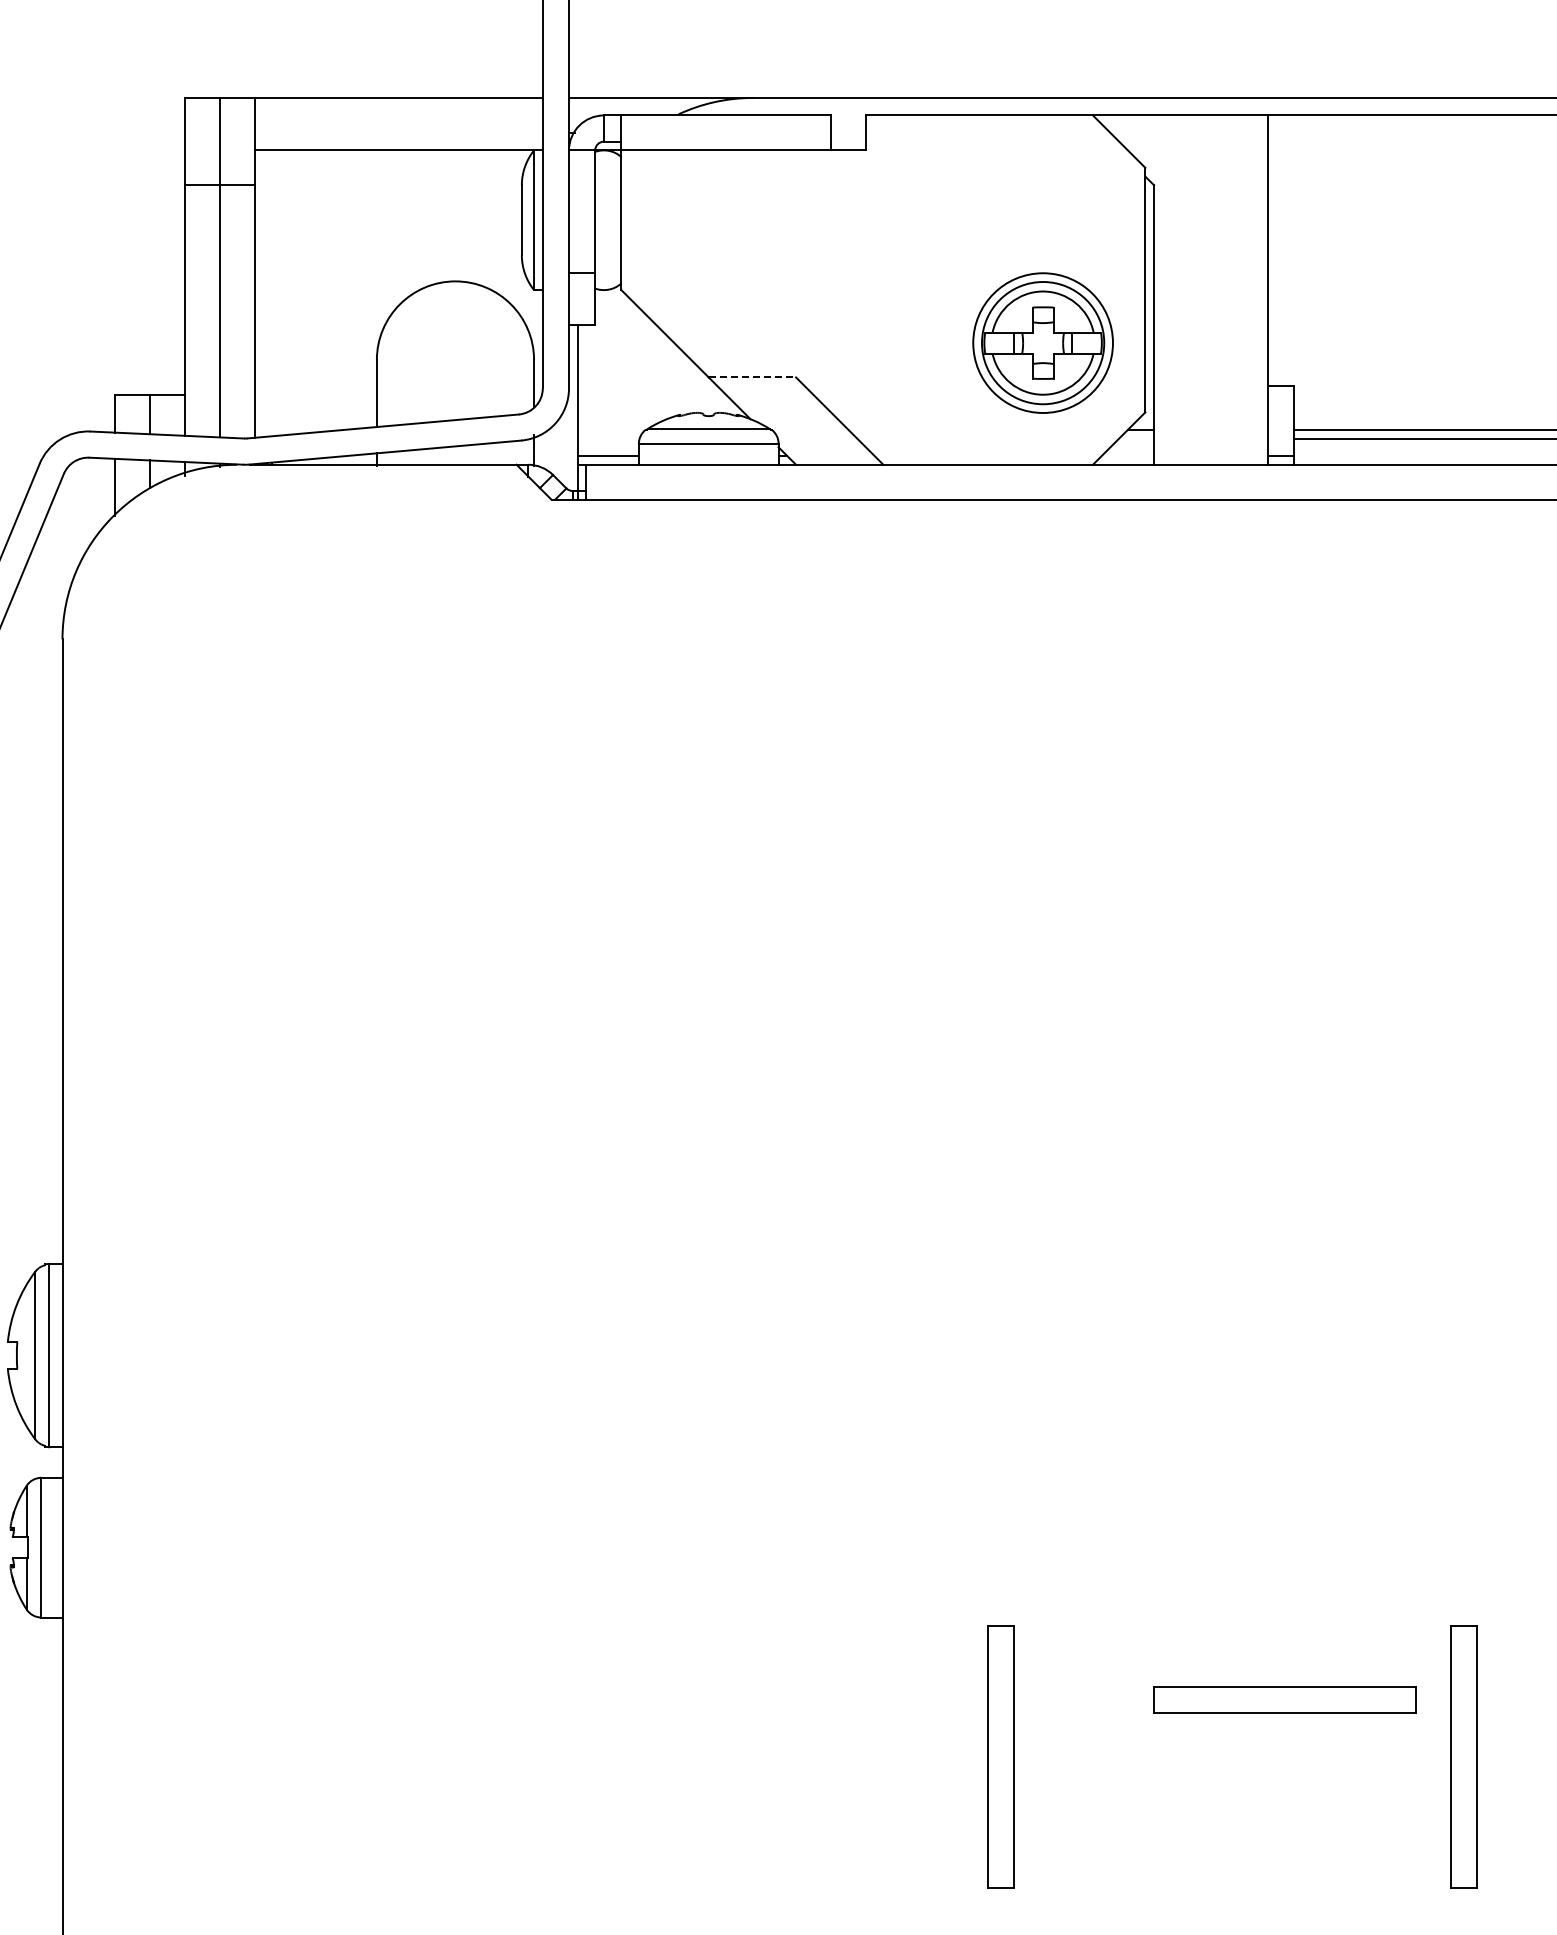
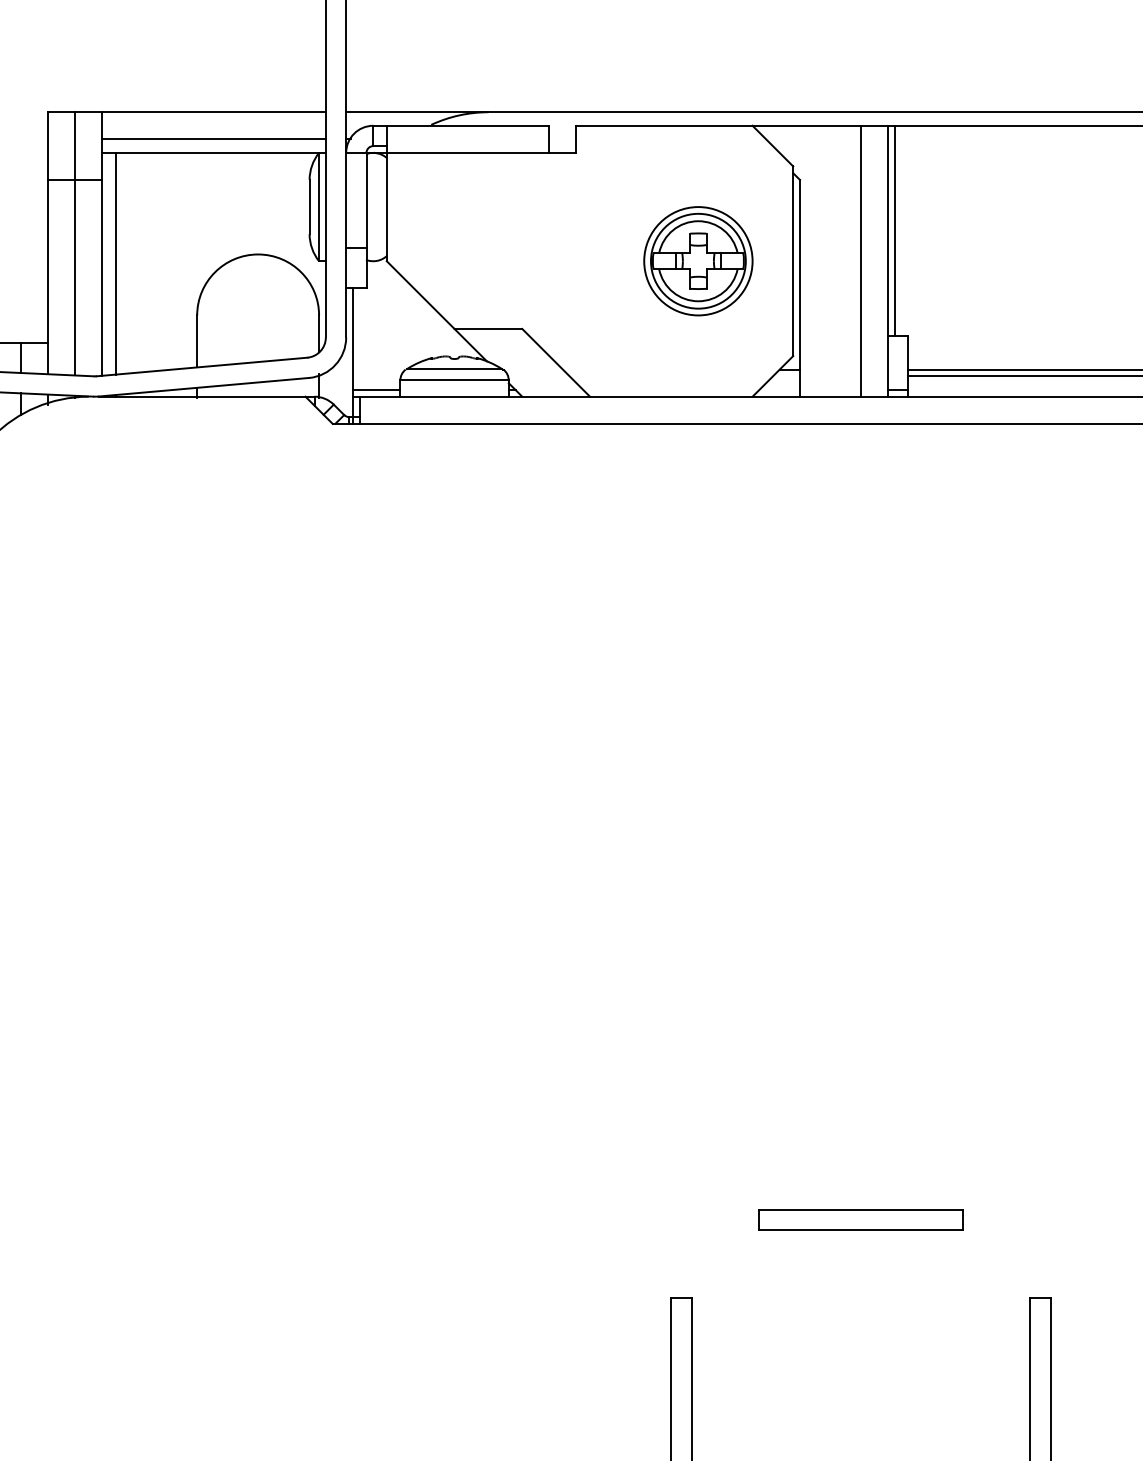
line: (398, 132) -> (213, 138), added
line: (1276, 250) -> (894, 230), added
line: (1232, 289) -> (860, 260), added
line: (272, 293) -> (116, 263), added
part: (1042, 342) -> (697, 260), moved
line: (752, 377) -> (488, 329), dashed -> solid
part: (1284, 1699) -> (860, 1219), moved

